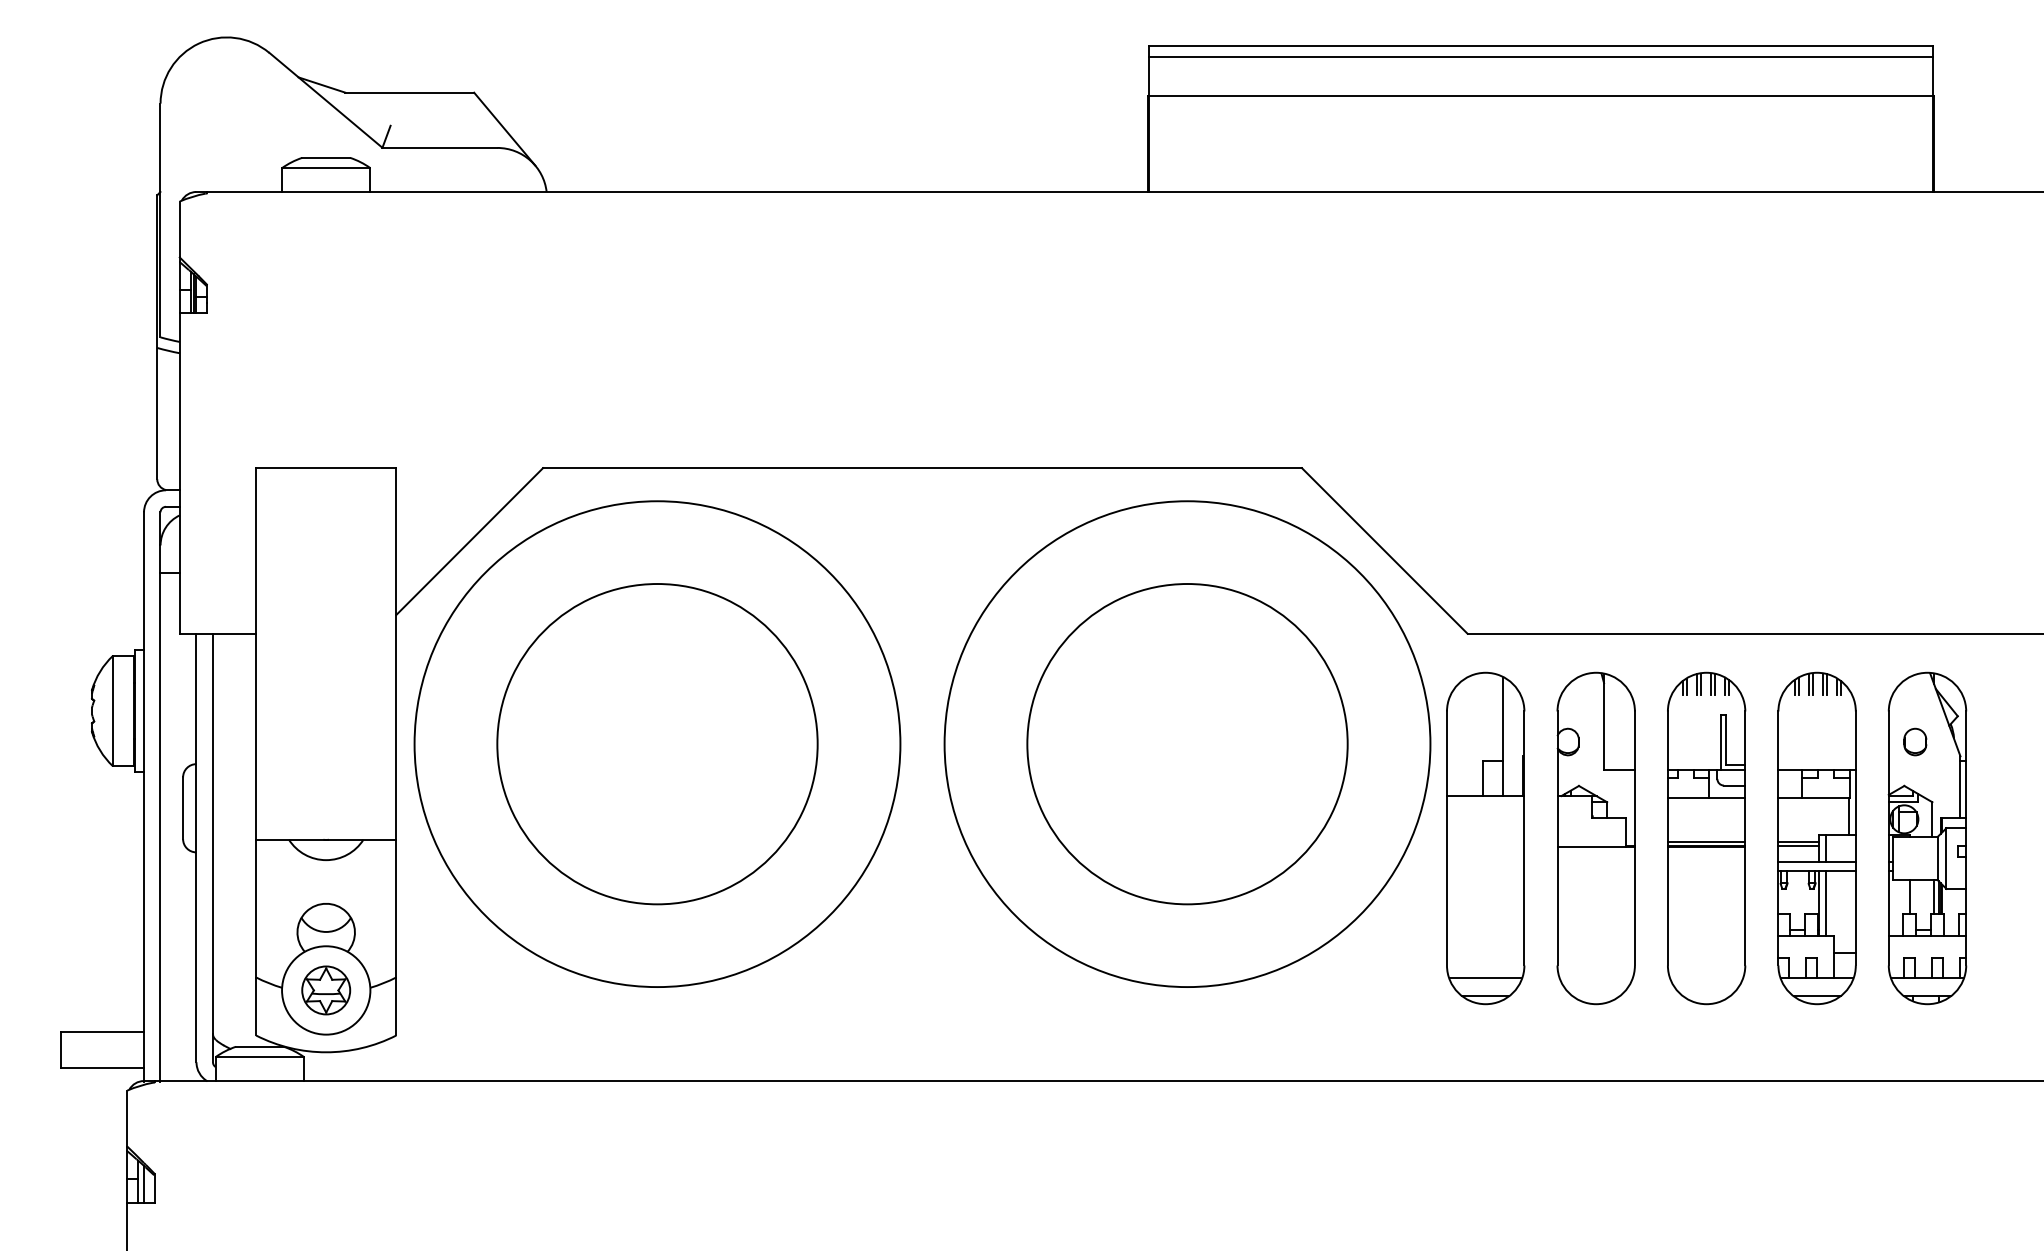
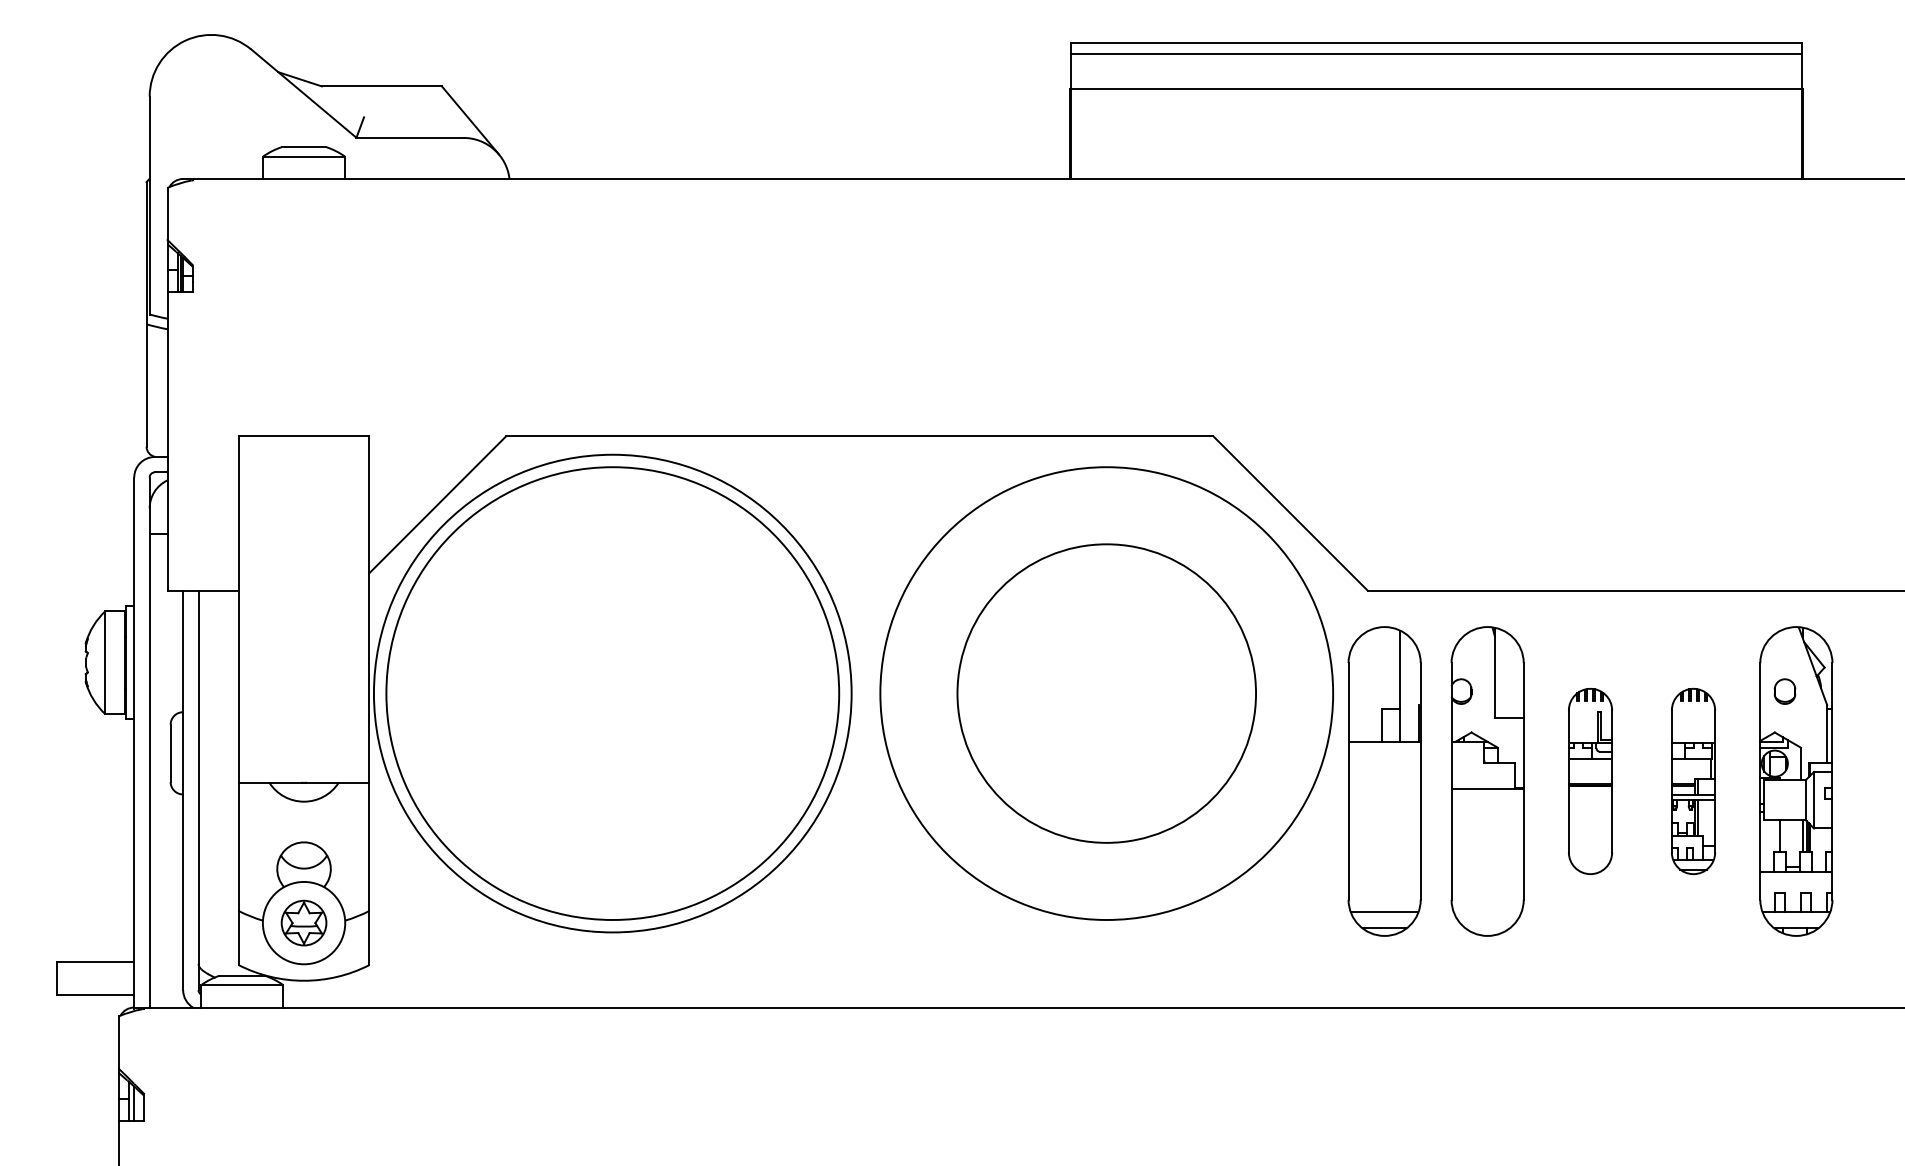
circle: (657, 744) -> (612, 693), size x1.6
part: (1706, 838) -> (1590, 781), size x0.6
part: (1817, 838) -> (1693, 781), size x0.6

